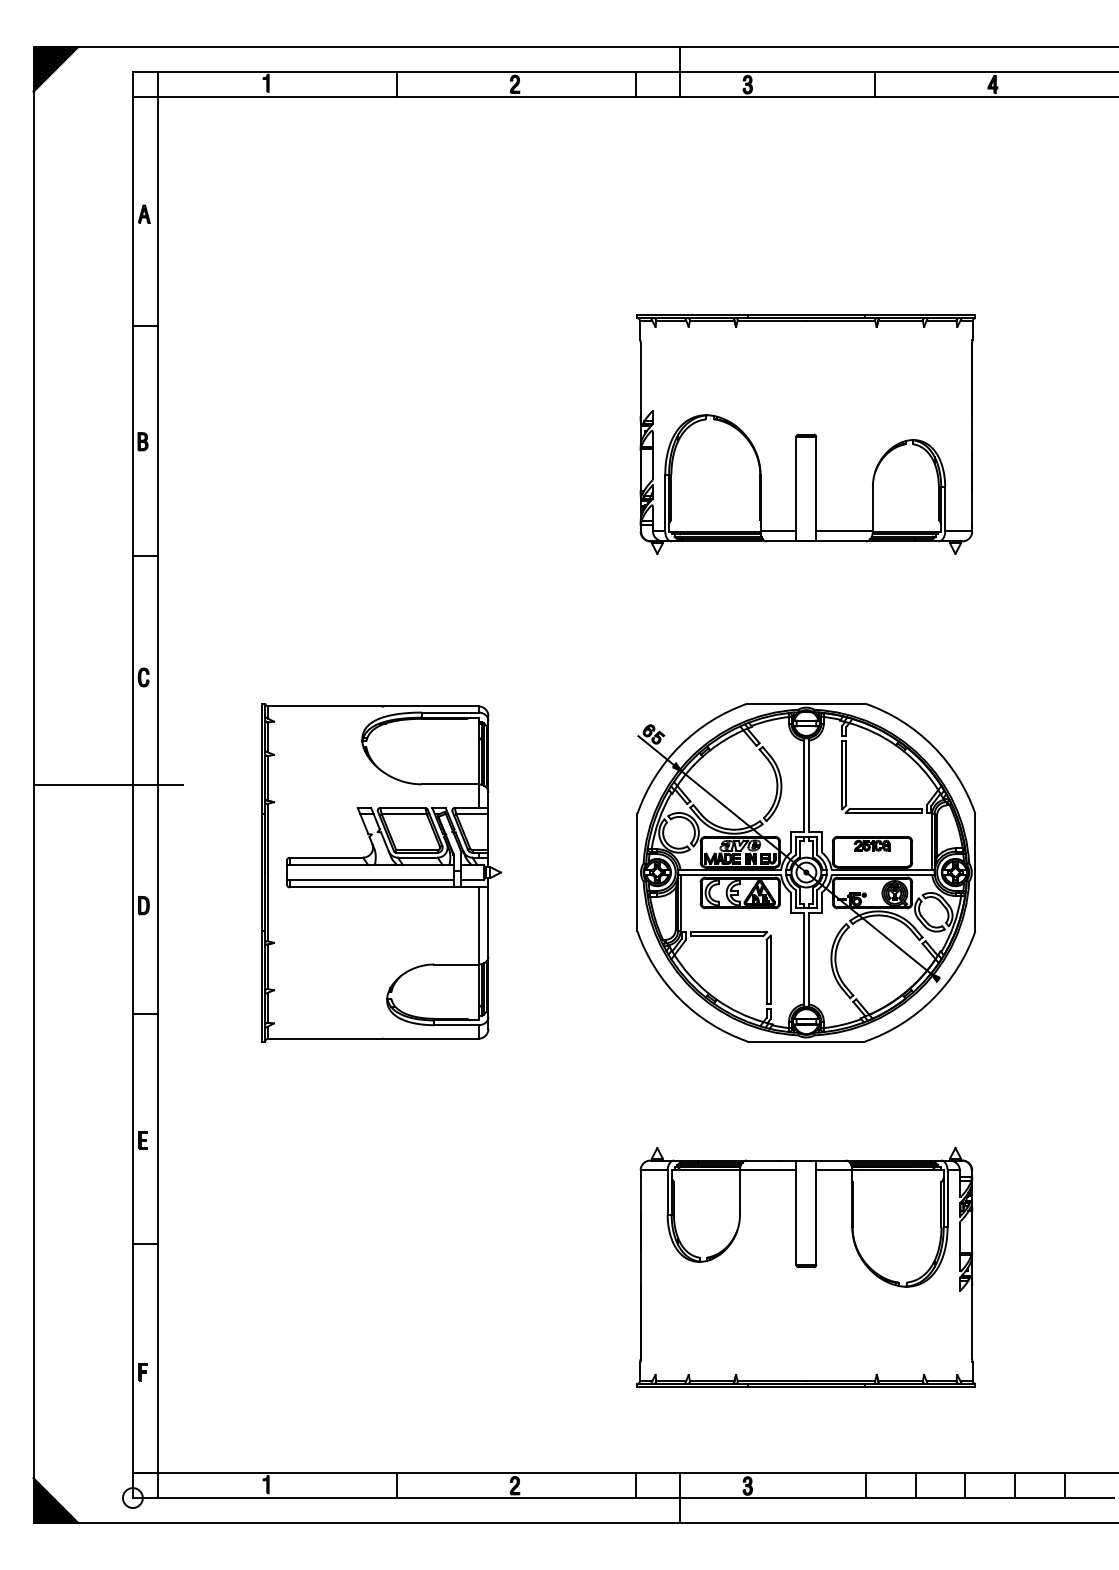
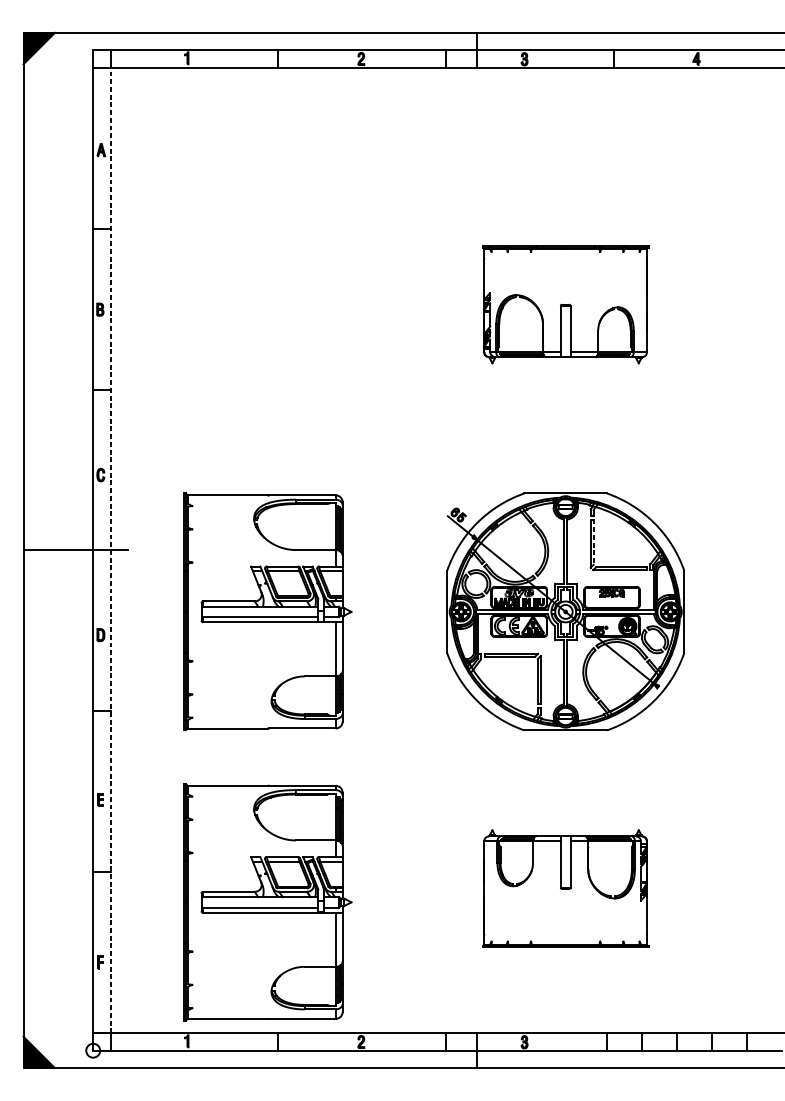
part: (805, 434) -> (565, 304), size x0.7
line: (846, 773) -> (593, 542), solid -> dashed
line: (157, 784) -> (110, 550), solid -> dashed
part: (805, 1267) -> (565, 888), size x0.7
part: (381, 1286) -> (267, 902), added

